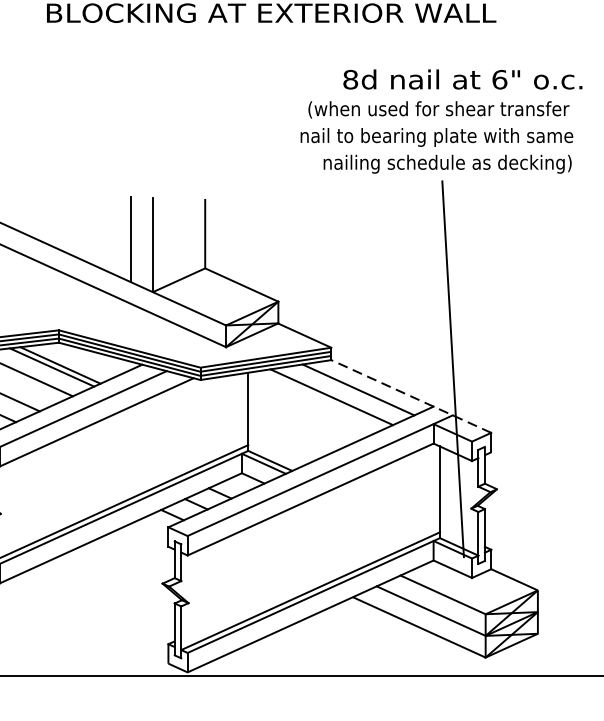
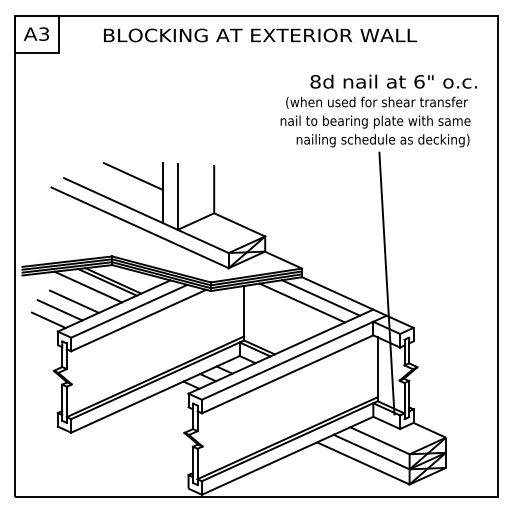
line: (87, 215) -> (132, 176), added
line: (410, 396) -> (357, 302), dashed -> solid

